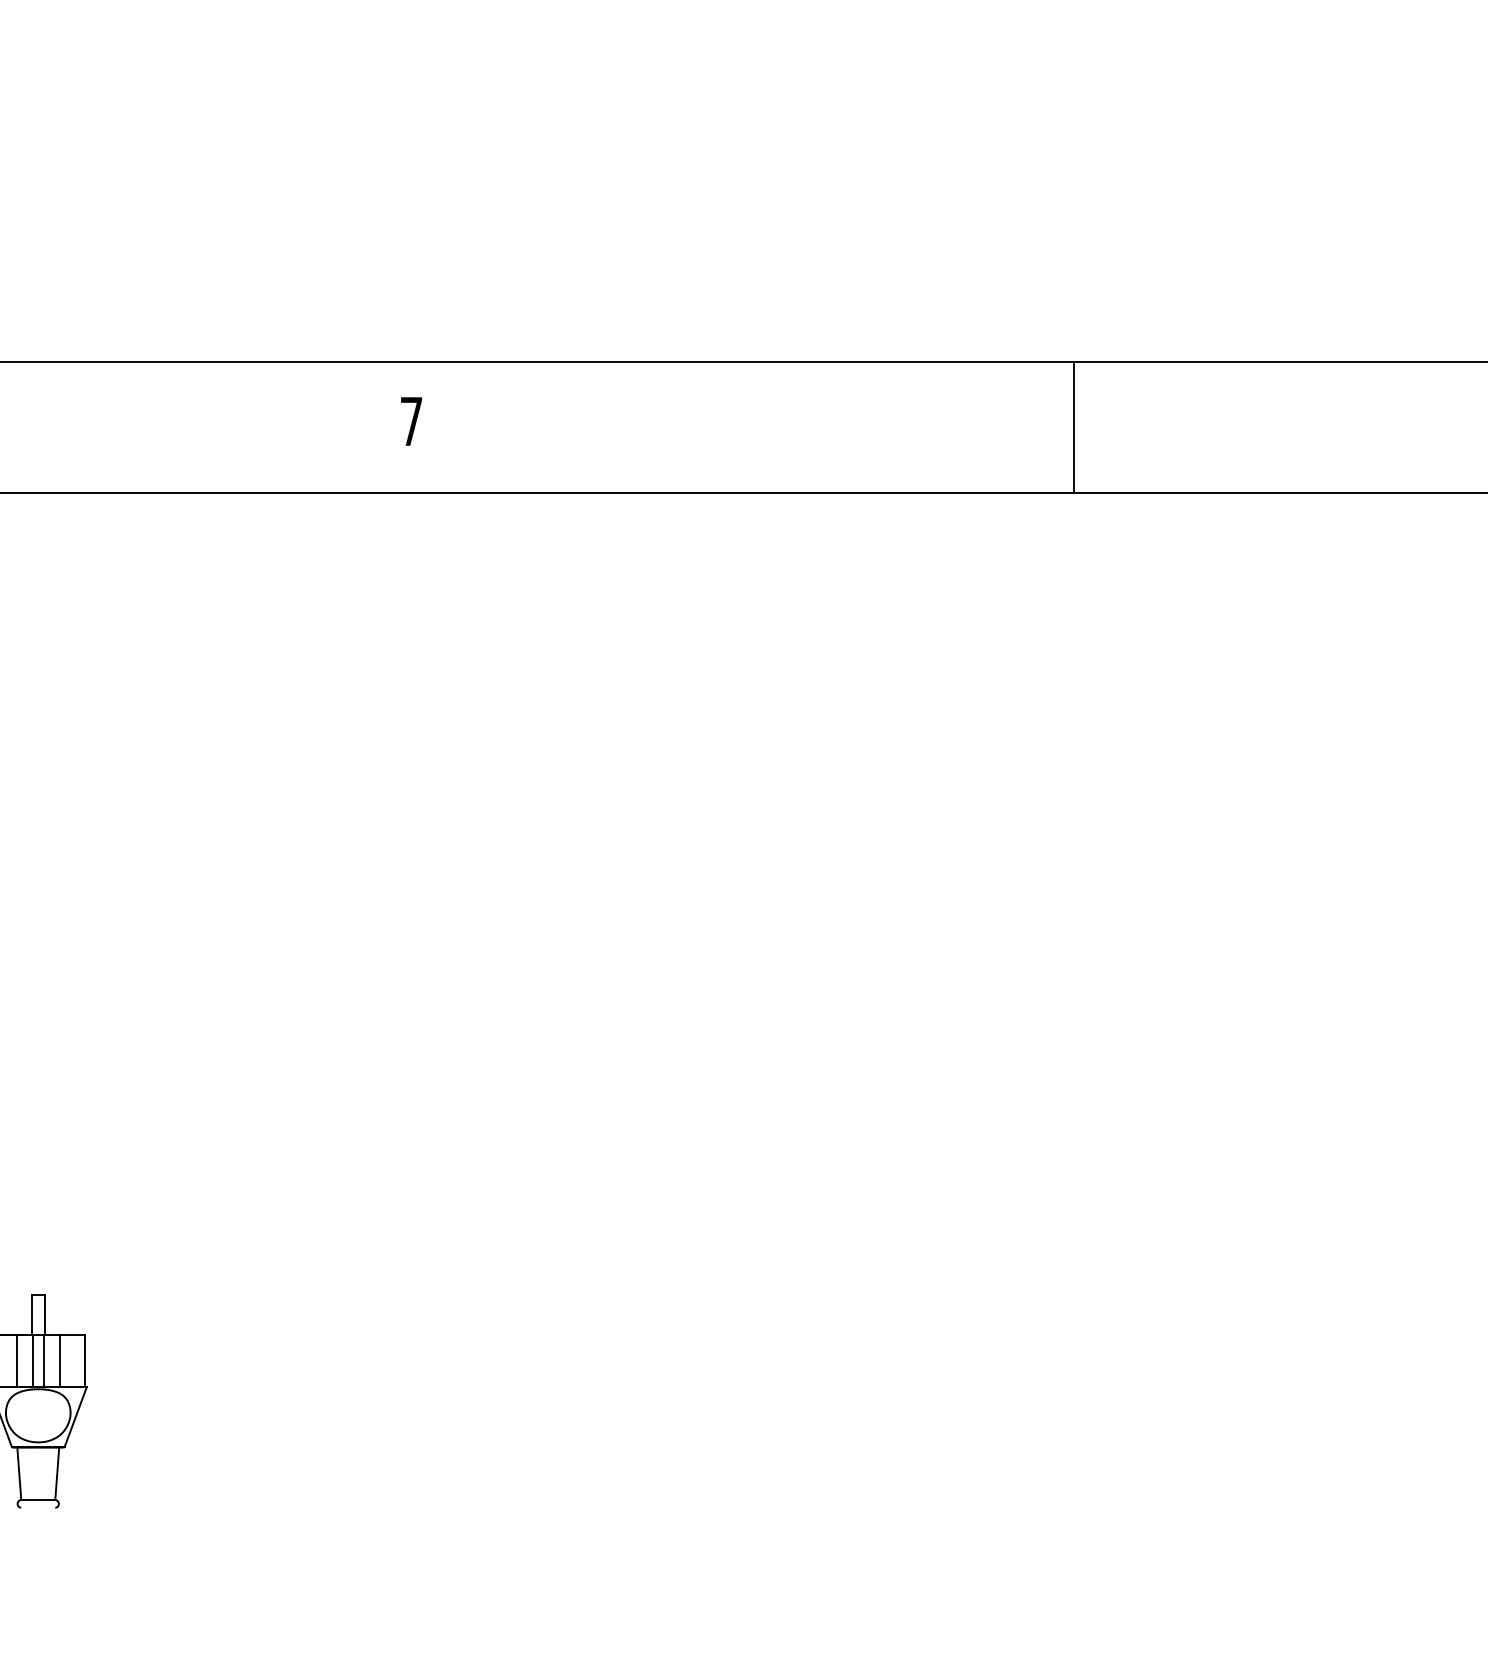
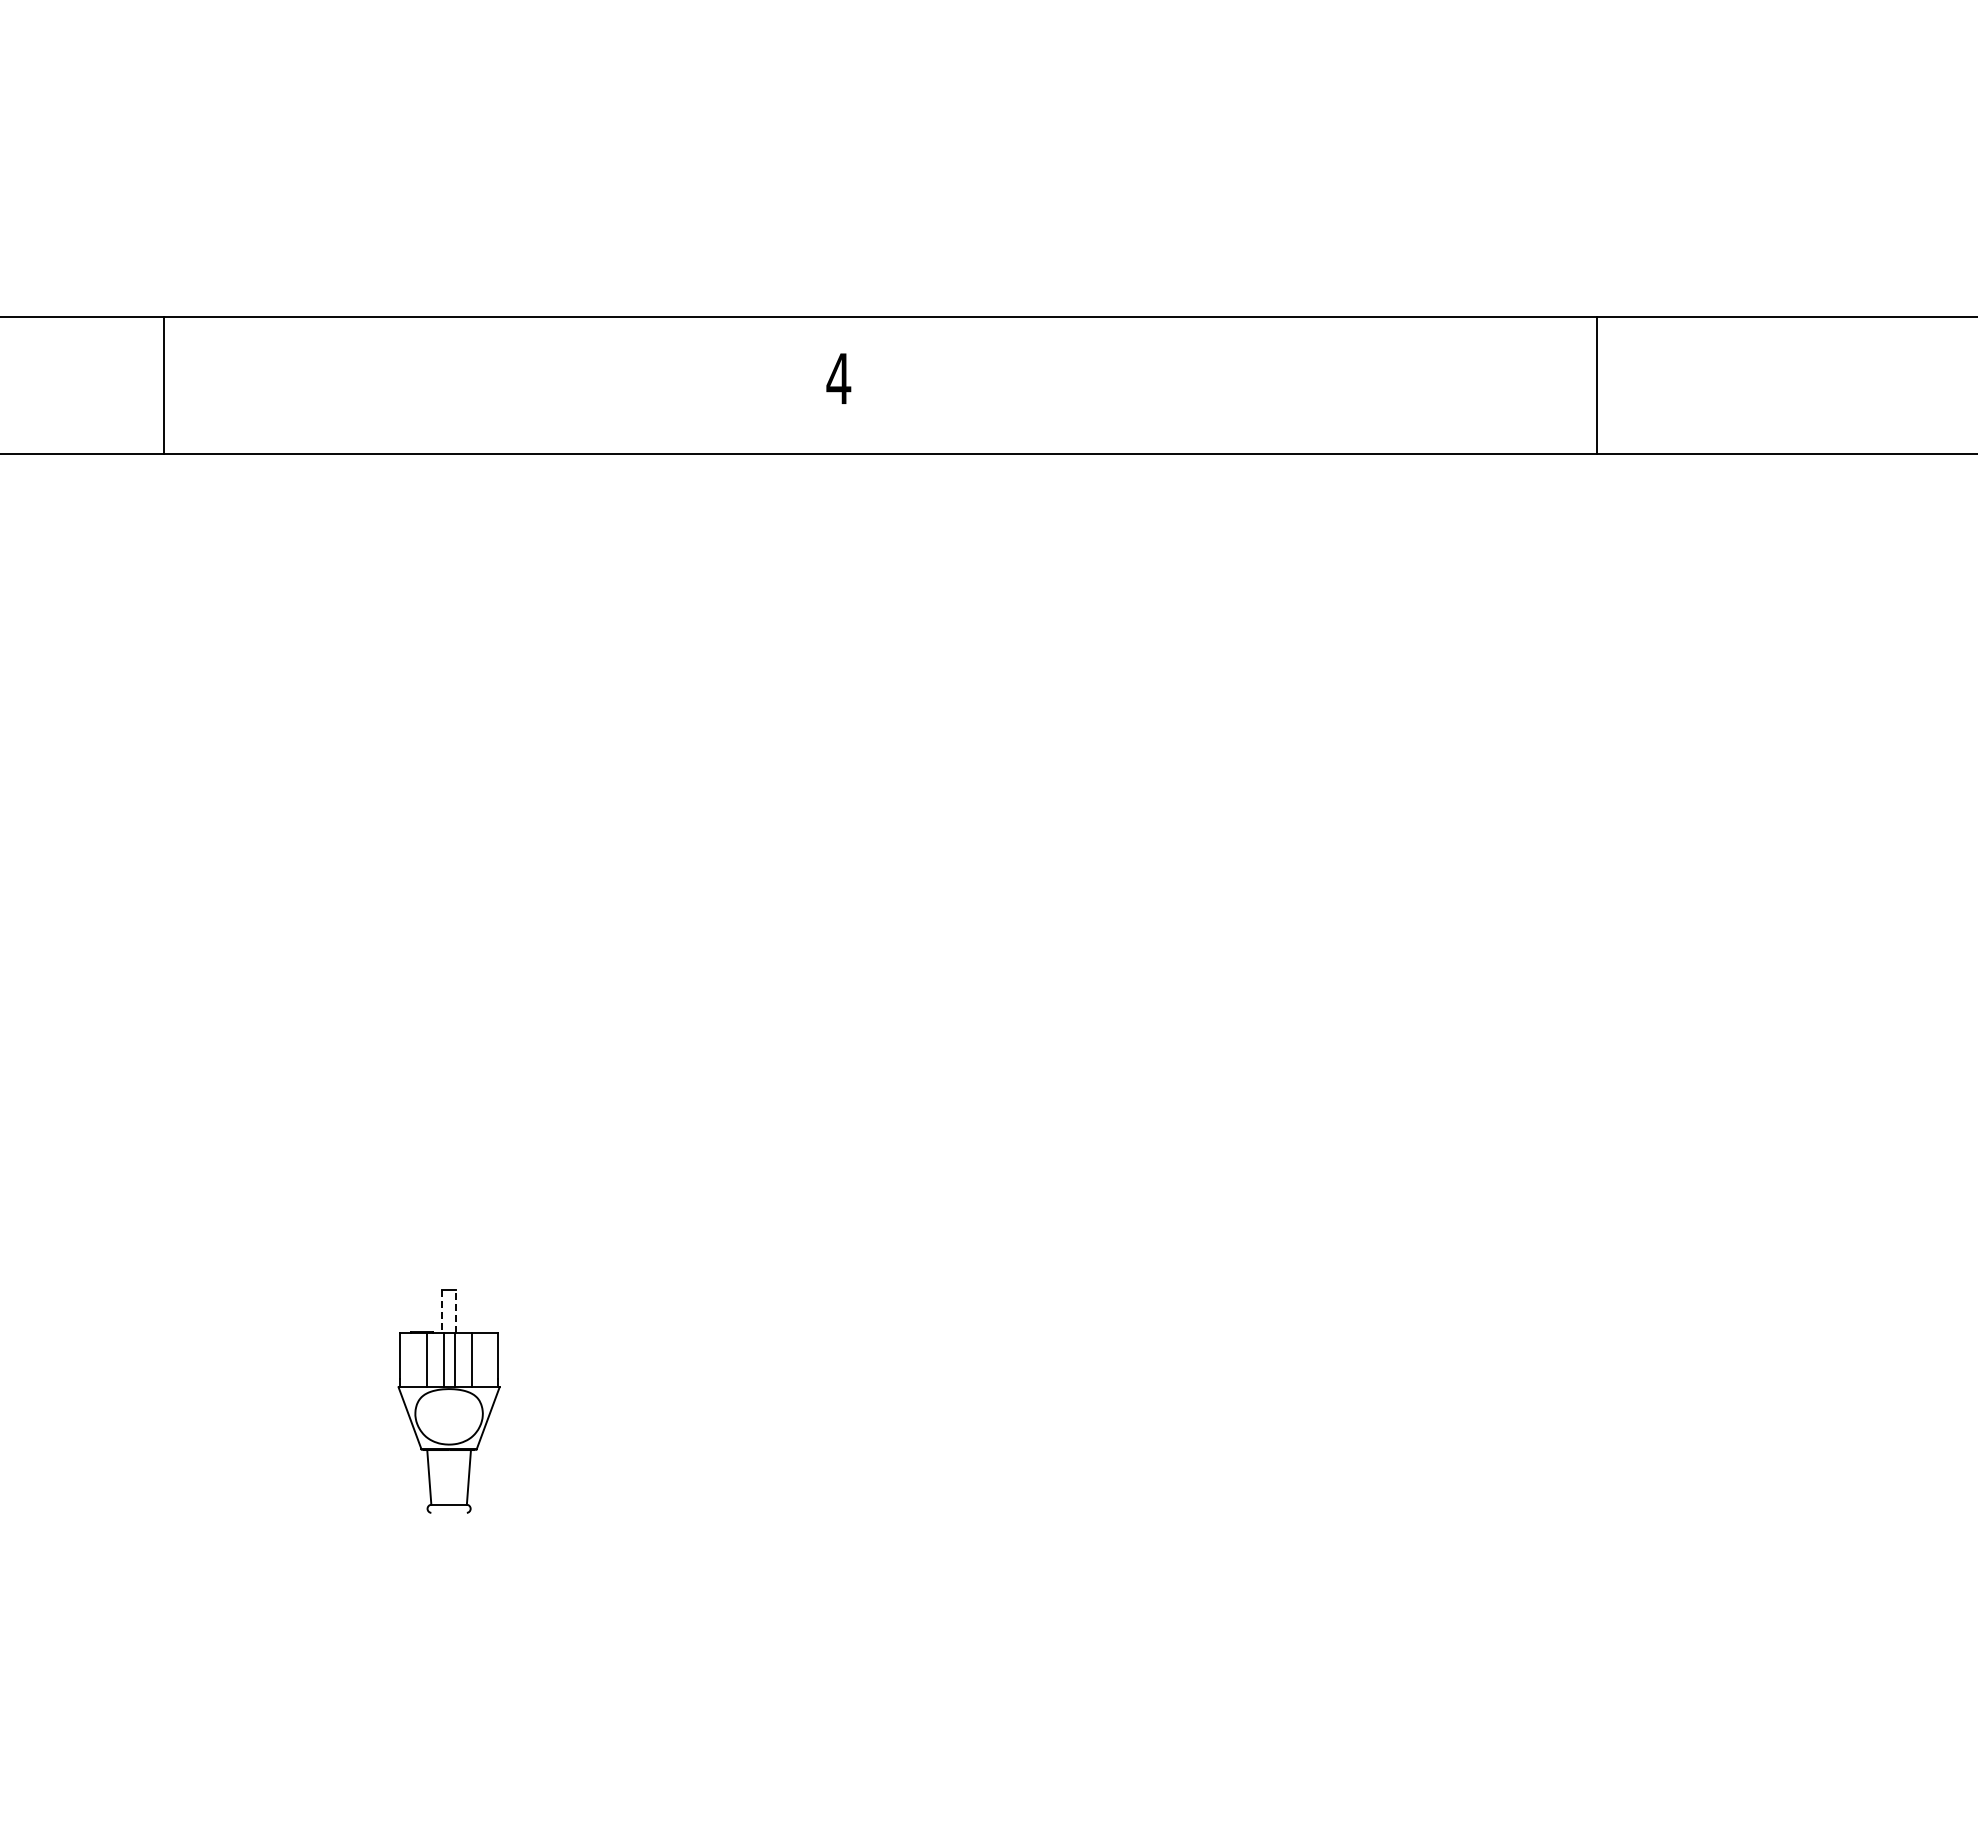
text: (411, 421) -> (838, 378), 7 -> 4
line: (1073, 427) -> (1596, 385), moved
line: (44, 1313) -> (455, 1310), solid -> dashed
line: (31, 1314) -> (442, 1311), solid -> dashed

